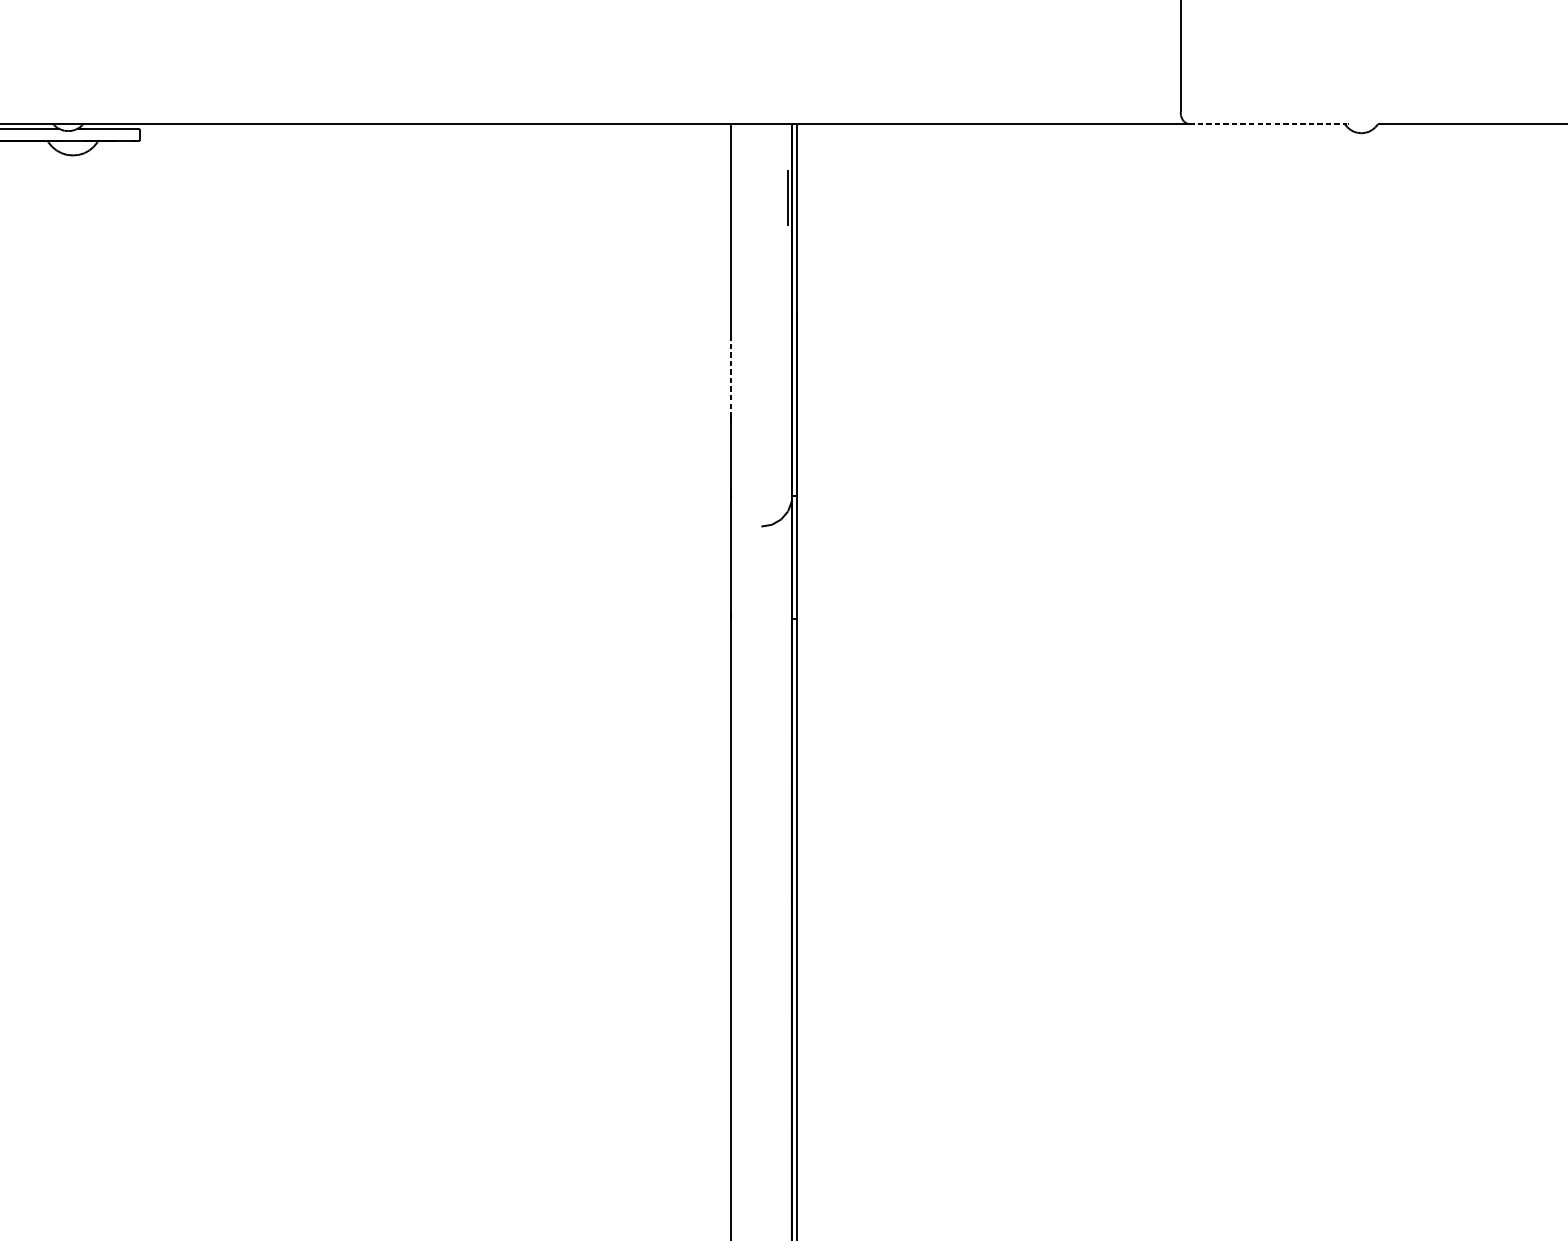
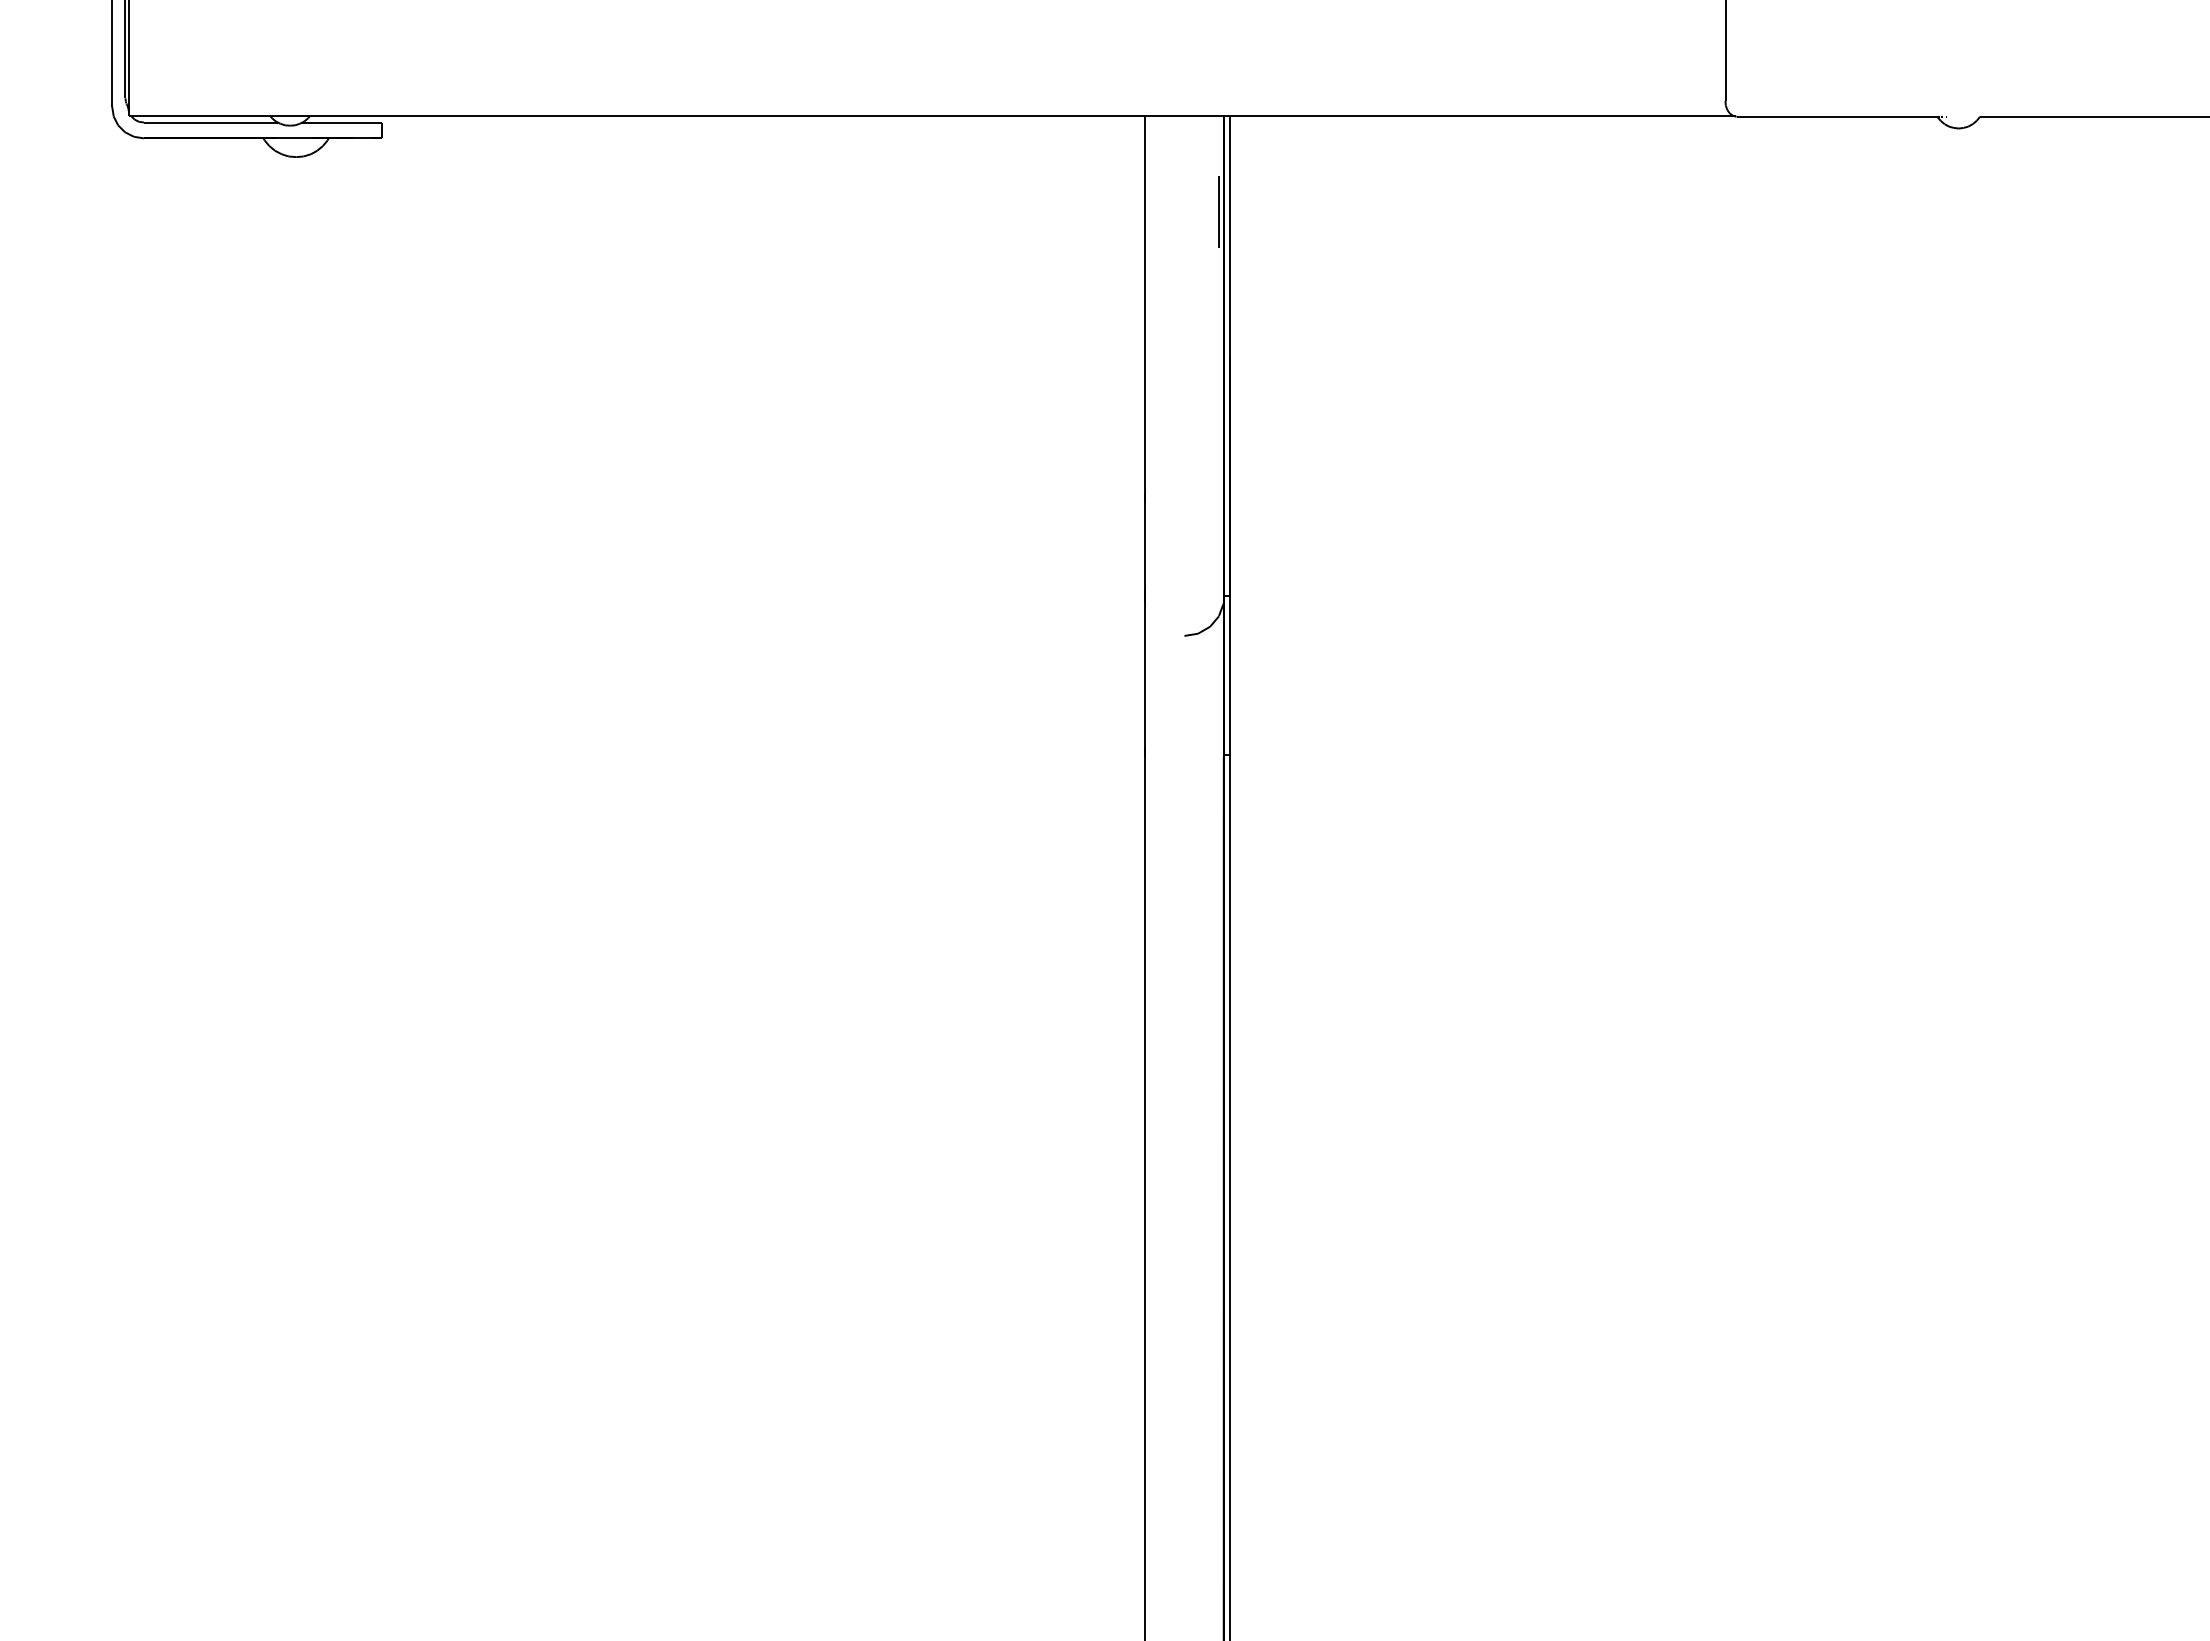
line: (1267, 123) -> (1837, 116), dashed -> solid
line: (731, 379) -> (1145, 446), dashed -> solid

